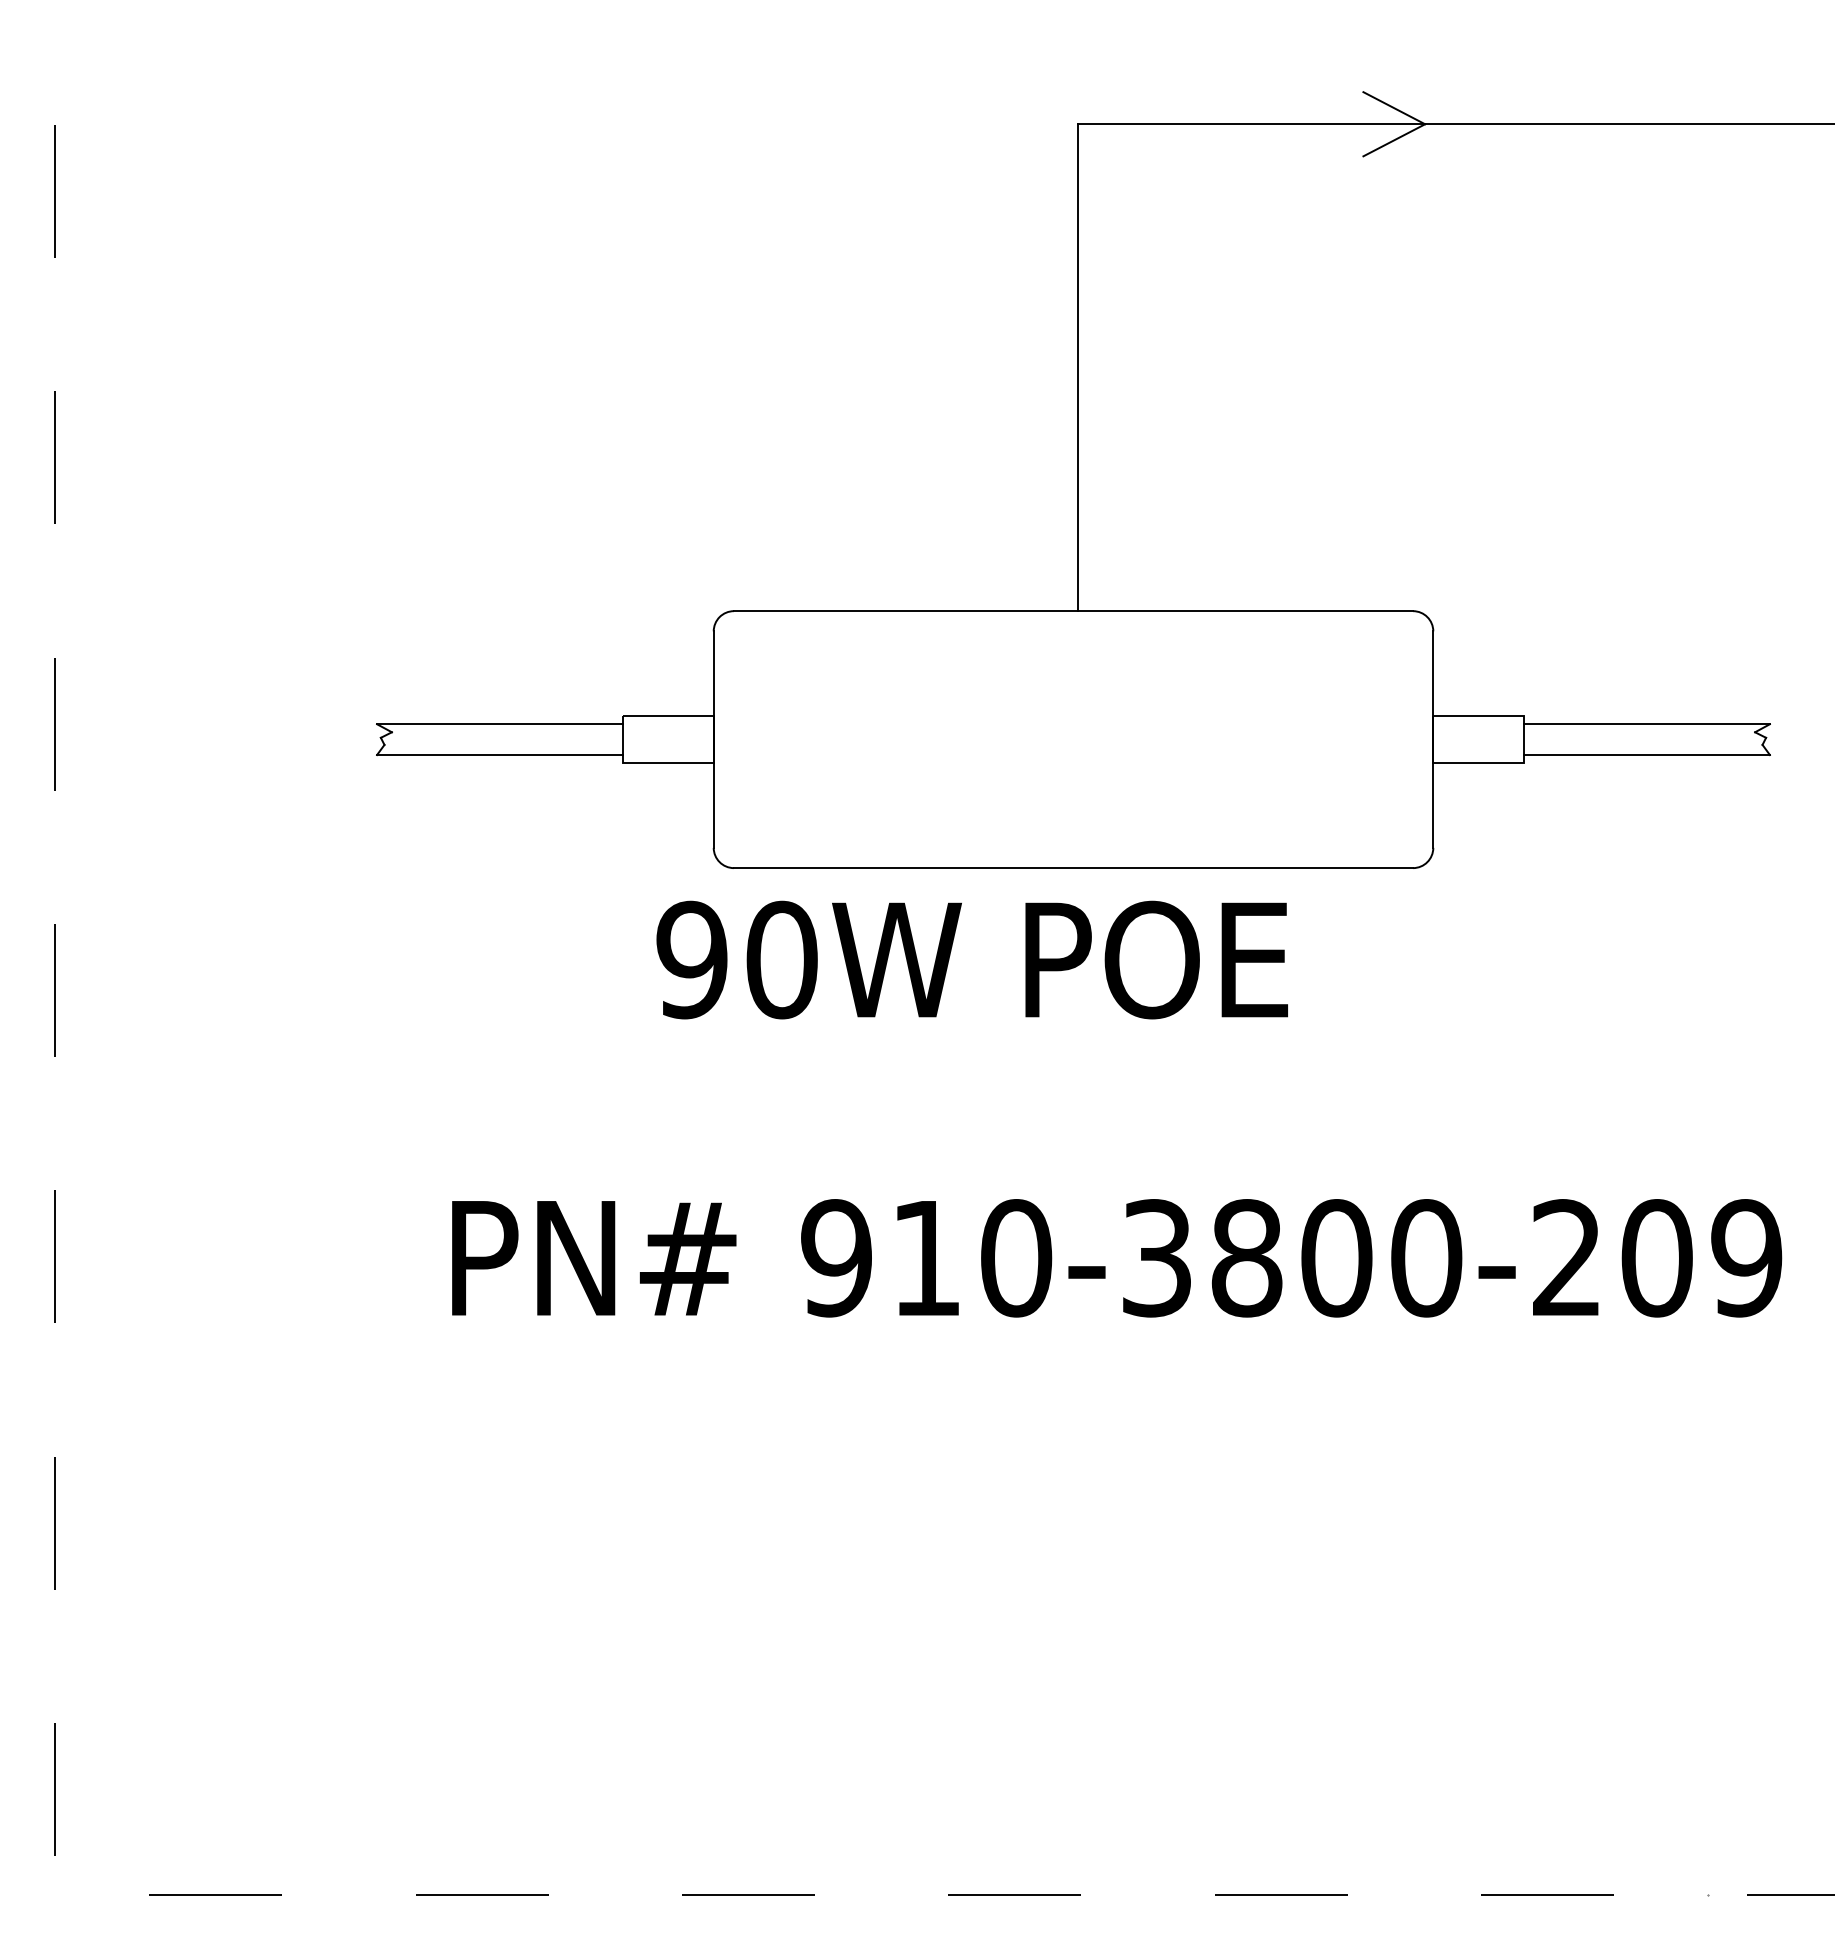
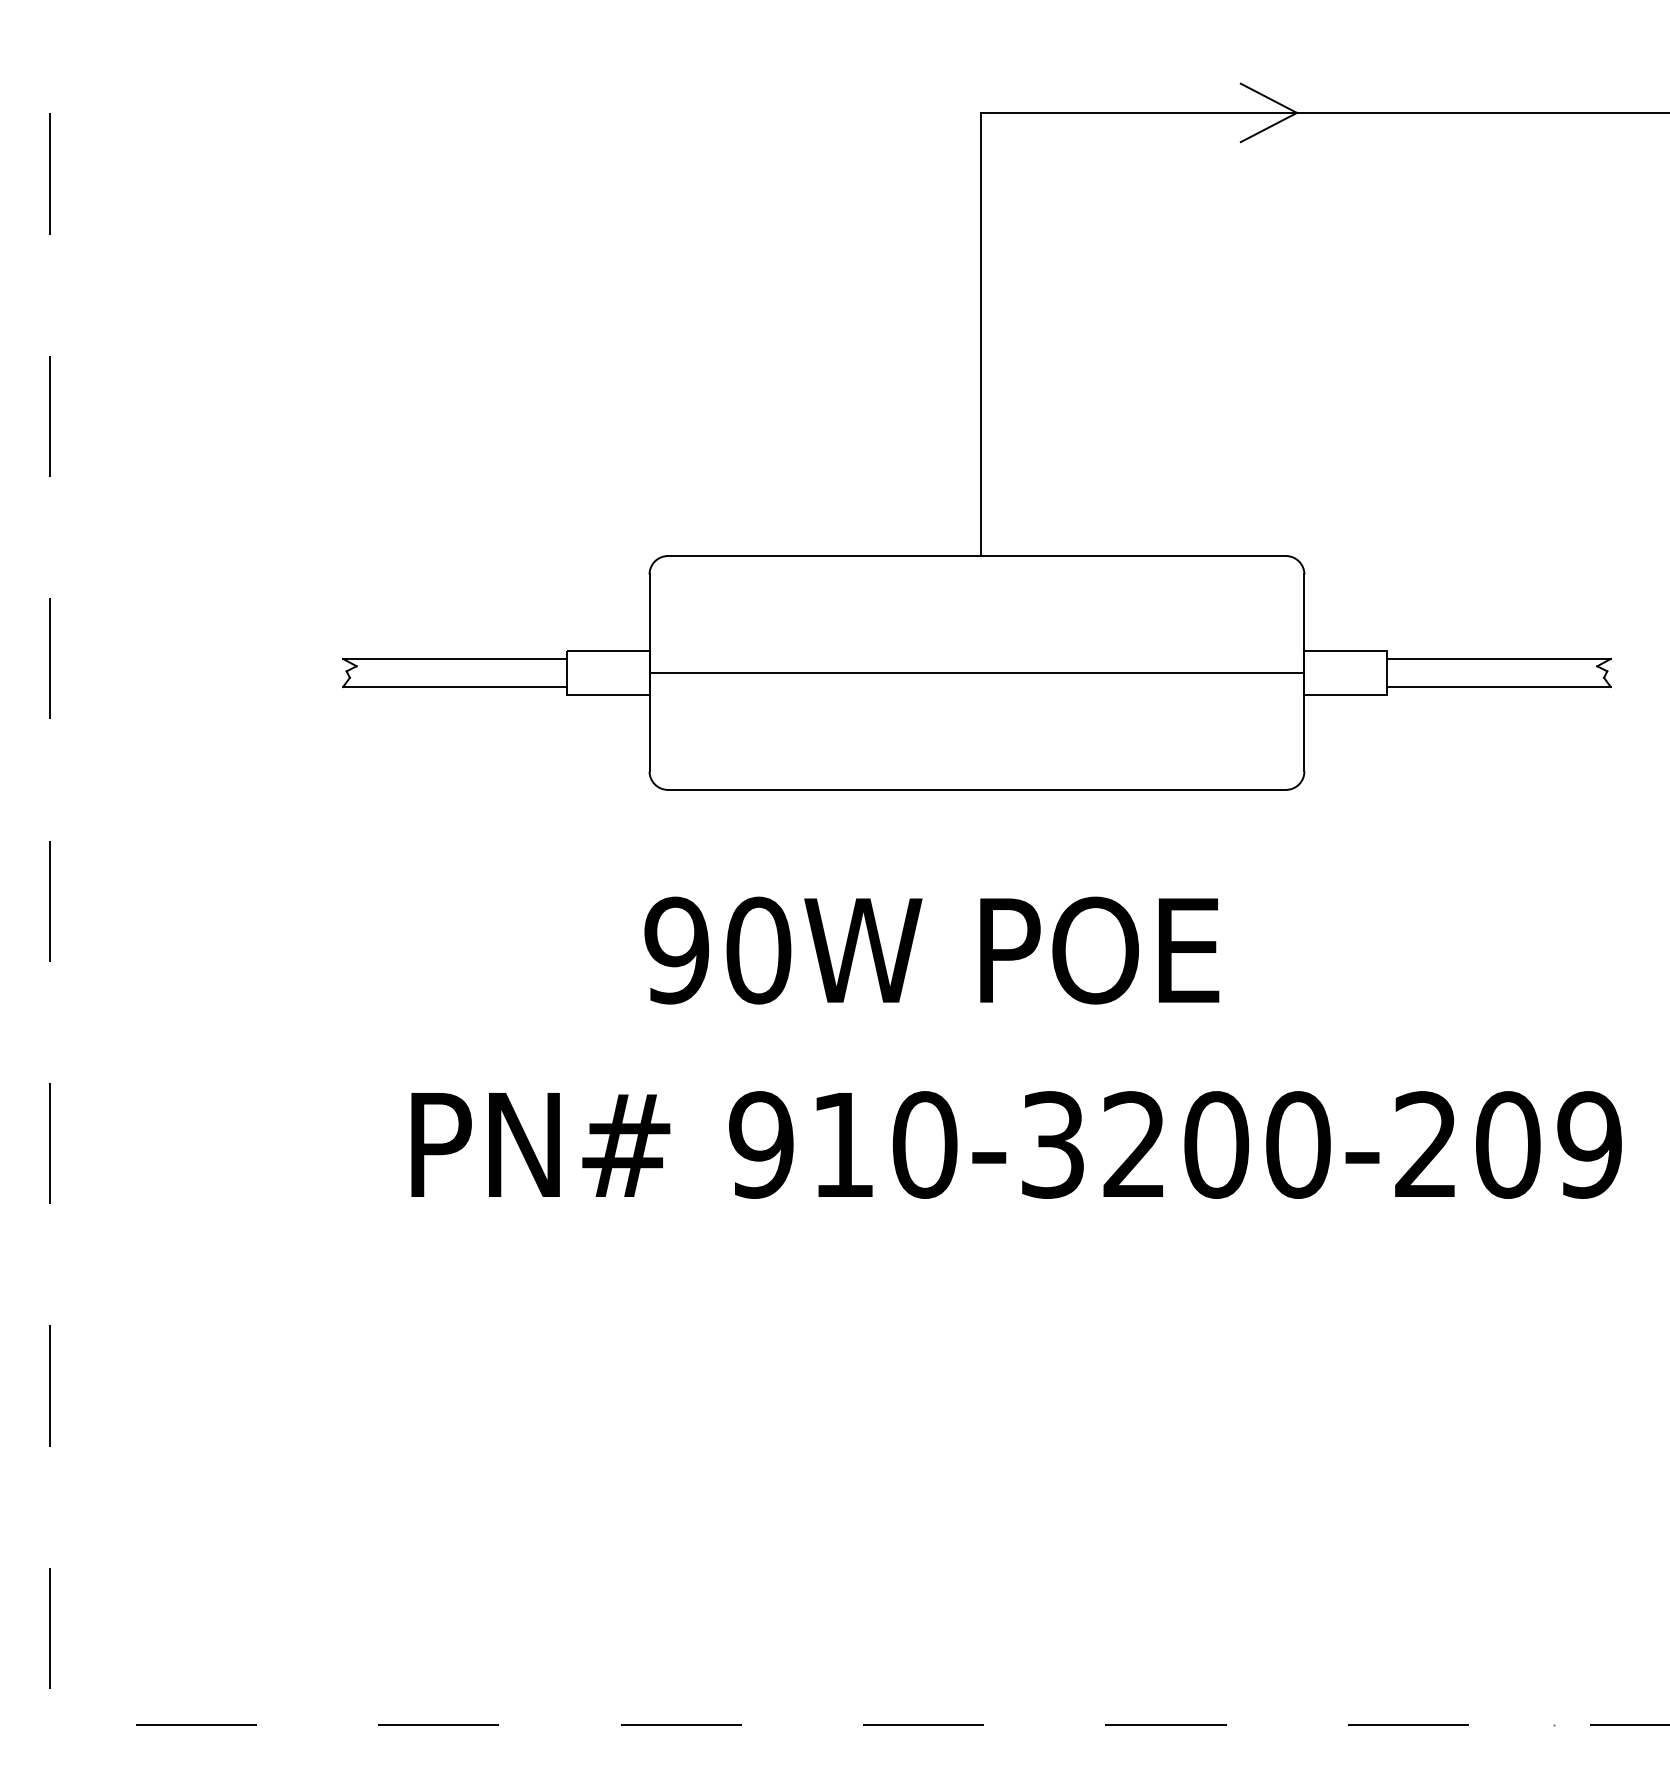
line: (1072, 739) -> (976, 672), added
text: (971, 959) -> (931, 950), moved
text: (1247, 1257) -> (1135, 1144), 910-3800-209 -> 910-3200-209

